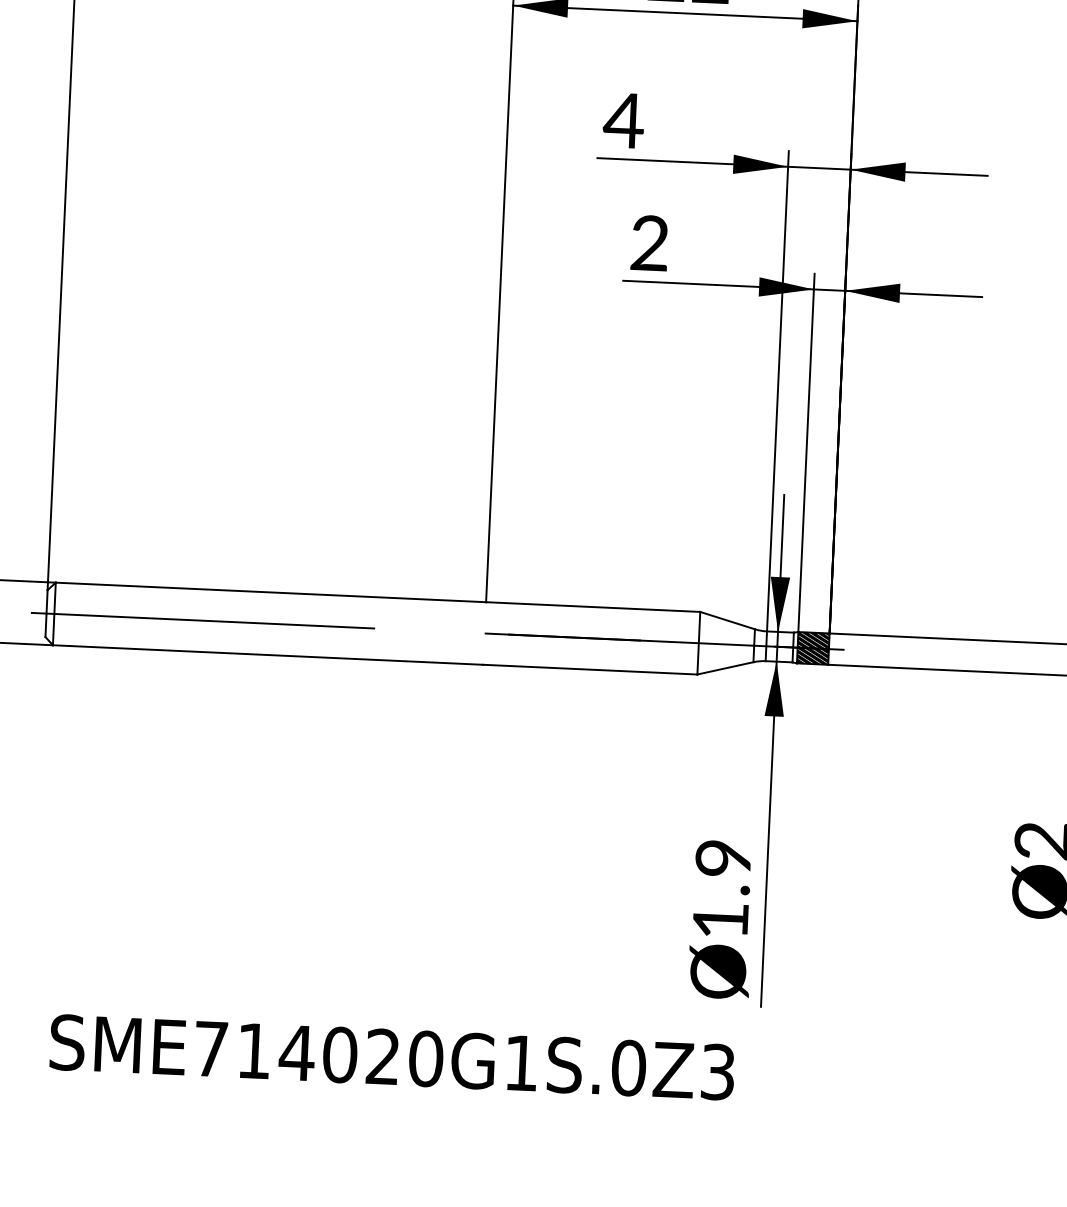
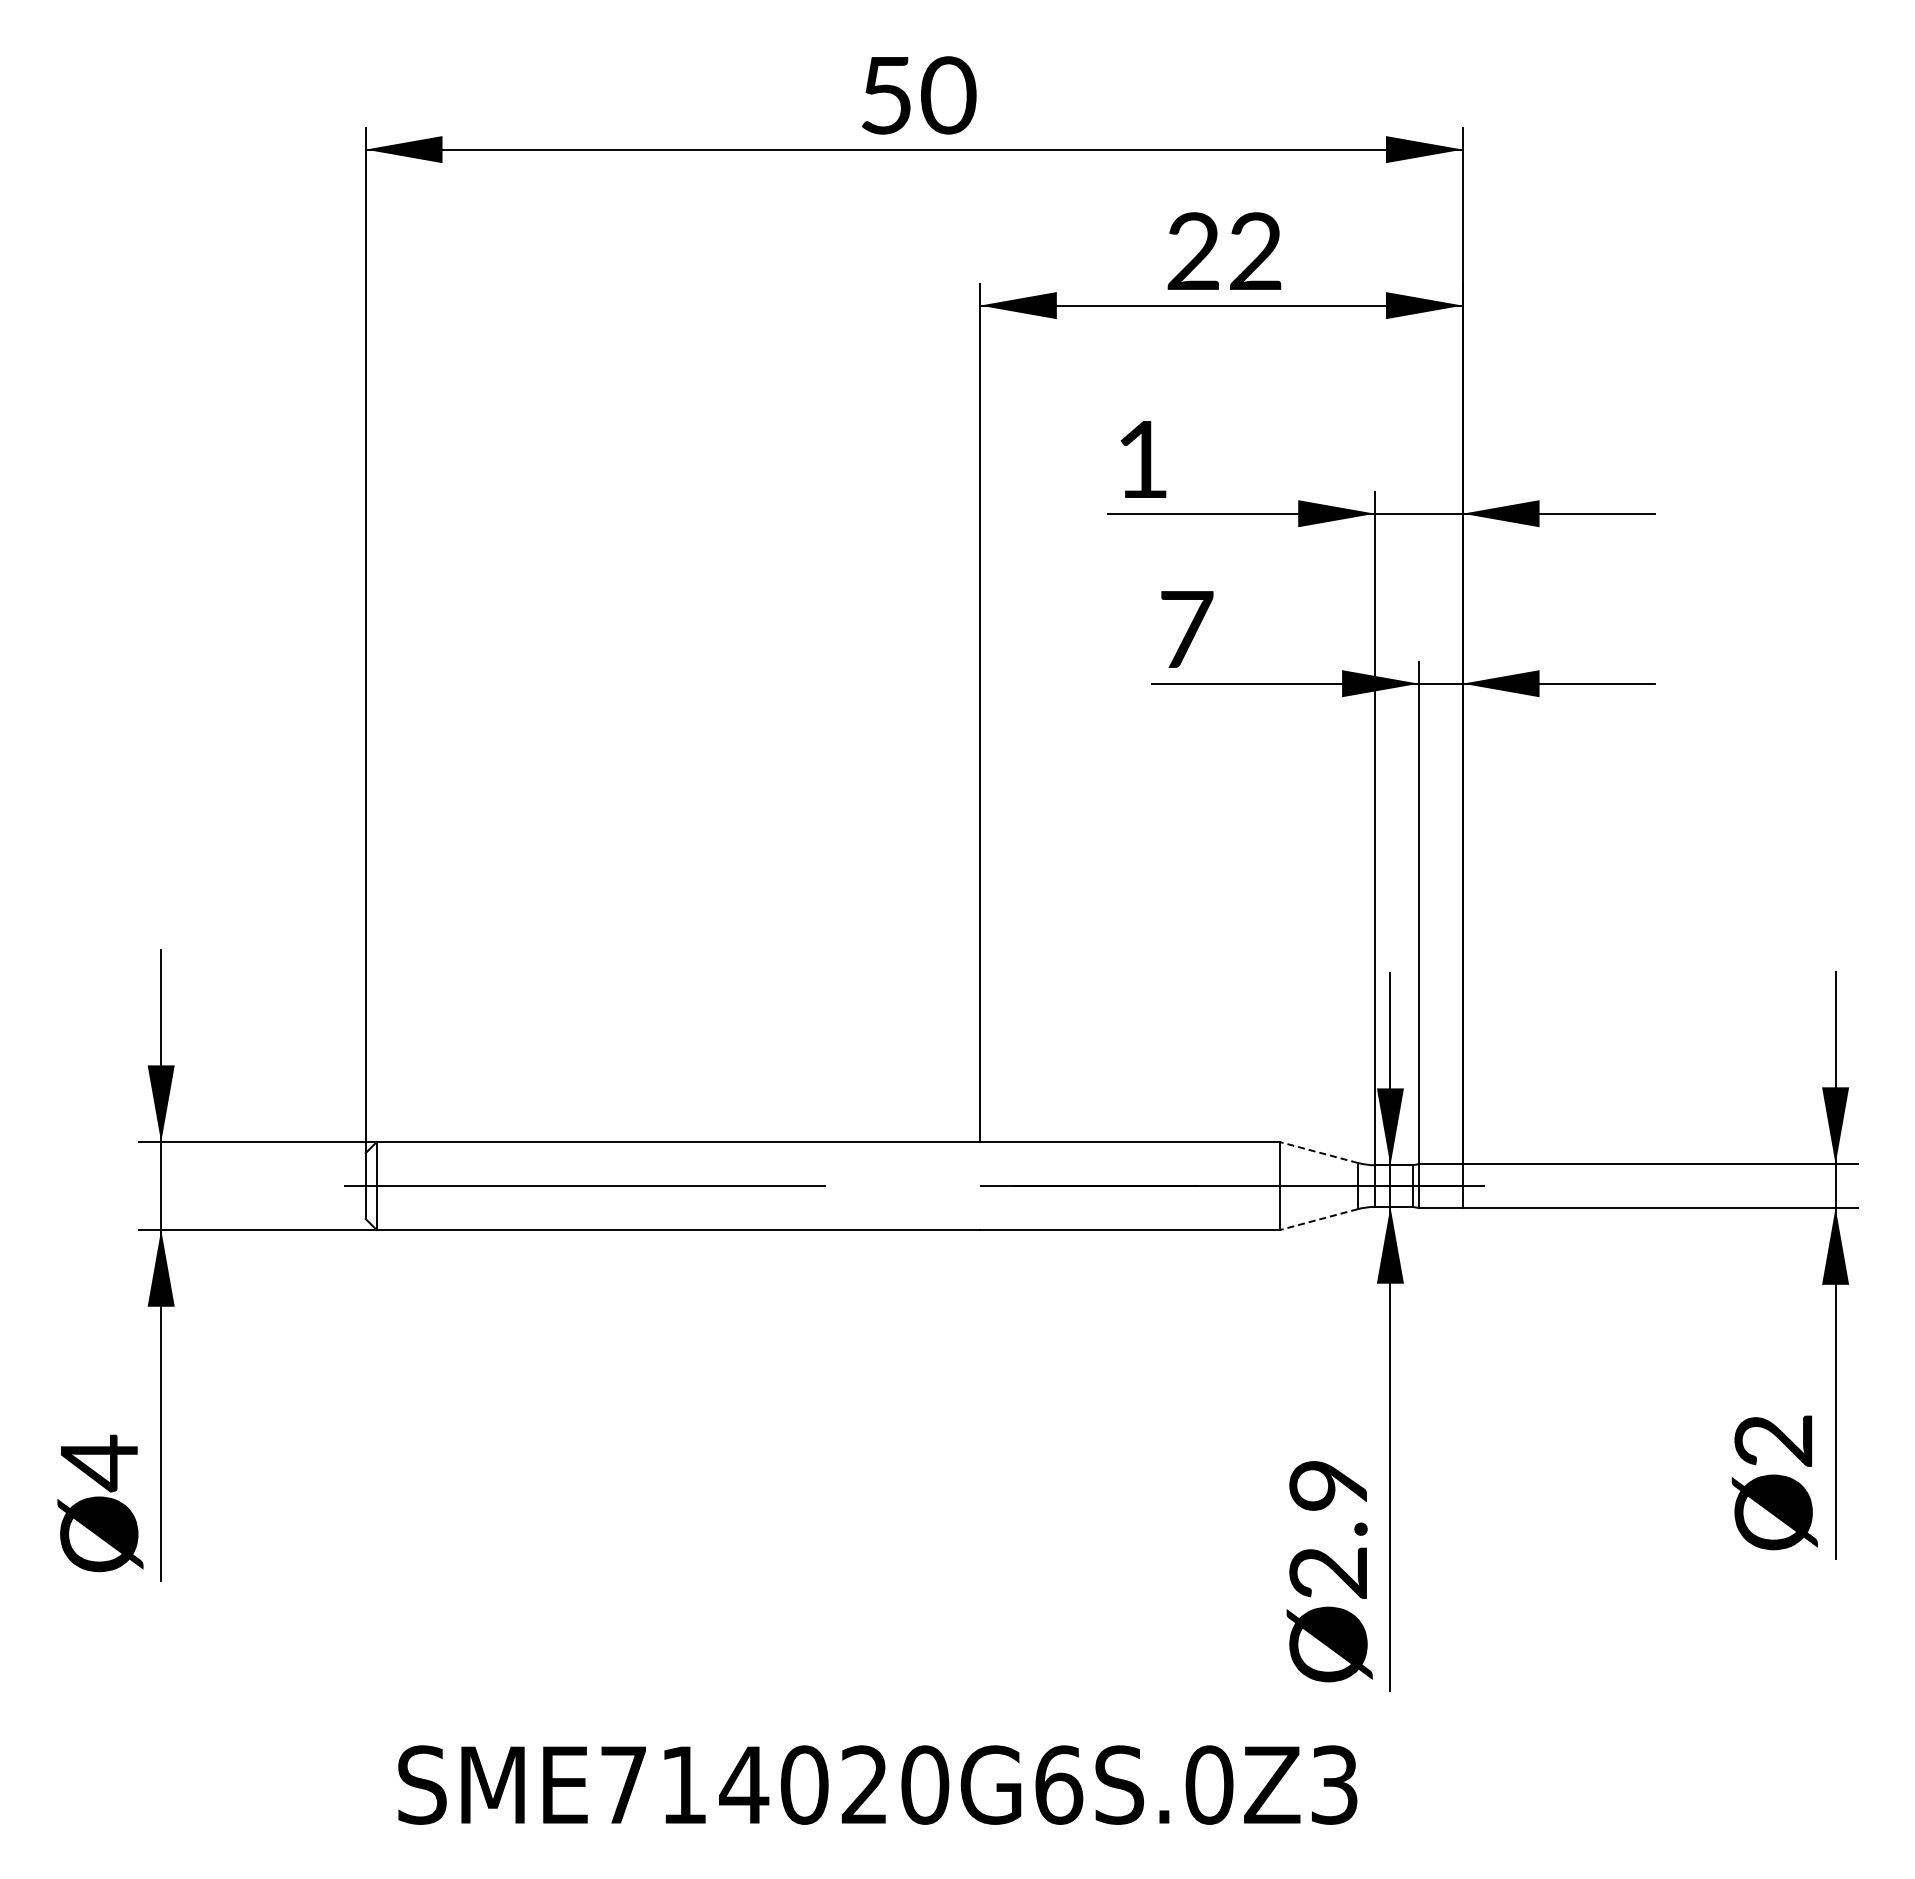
text: (623, 120) -> (1141, 459), 4 -> 1
text: (649, 242) -> (1186, 628), 2 -> 7
line: (727, 620) -> (1318, 1152), solid -> dashed
hatch: (813, 648) -> (1440, 1186), removed
line: (724, 668) -> (1318, 1219), solid -> dashed
text: (719, 920) -> (1327, 1572), 1.9 -> 2.9
text: (521, 1062) -> (1059, 1784), SME714020G1S.0Z3 -> SME714020G6S.0Z3

